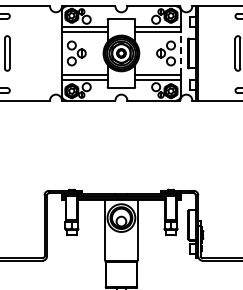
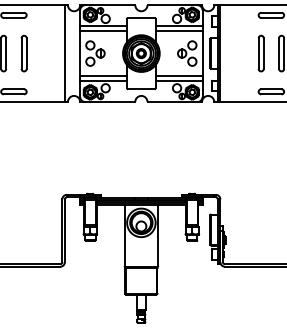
line: (46, 53) -> (64, 53), added
line: (180, 53) -> (202, 53), dashed -> solid

